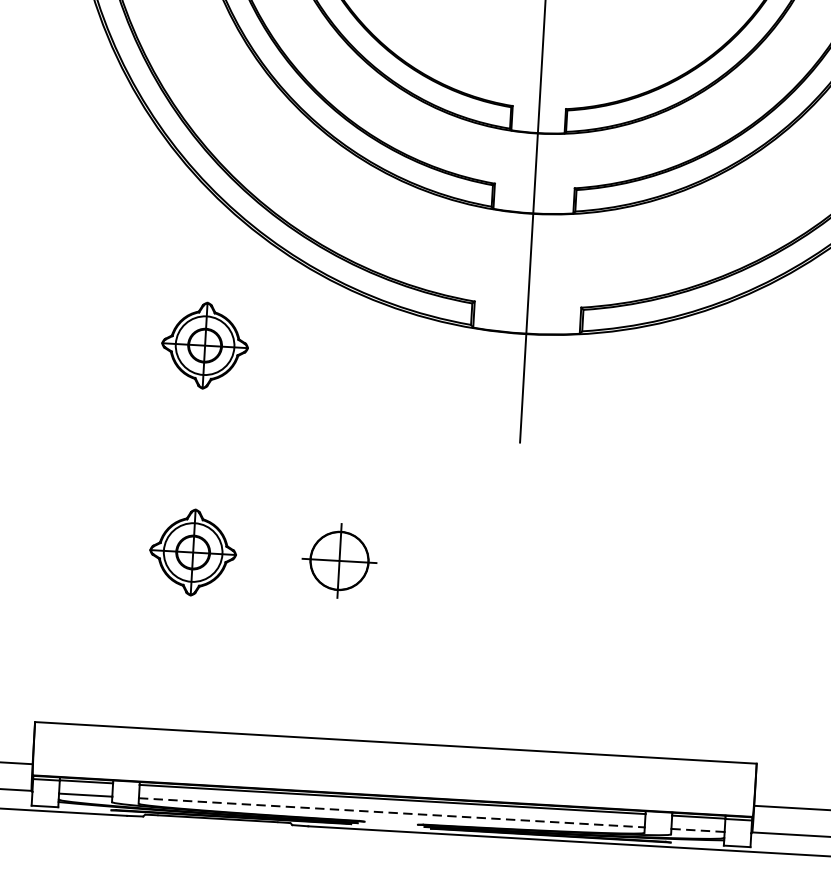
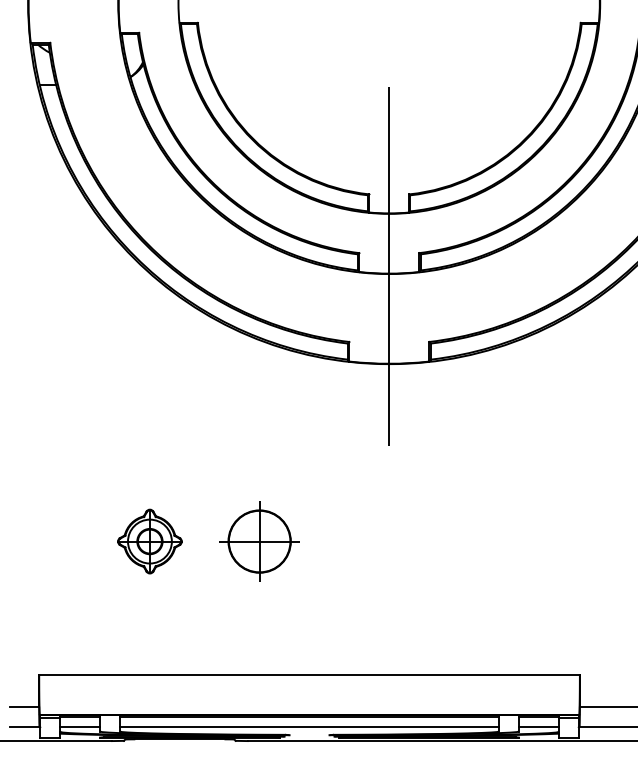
part: (204, 345) -> (149, 386), removed
part: (339, 560) -> (259, 541), size x1.43
line: (391, 812) -> (309, 727), dashed -> solid
line: (697, 830) -> (538, 727), dashed -> solid

